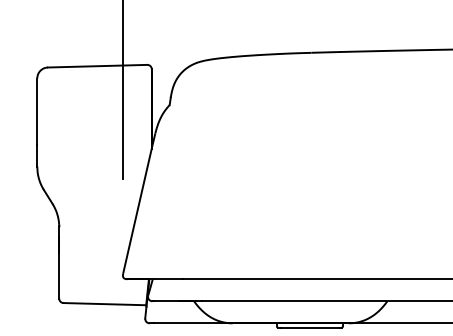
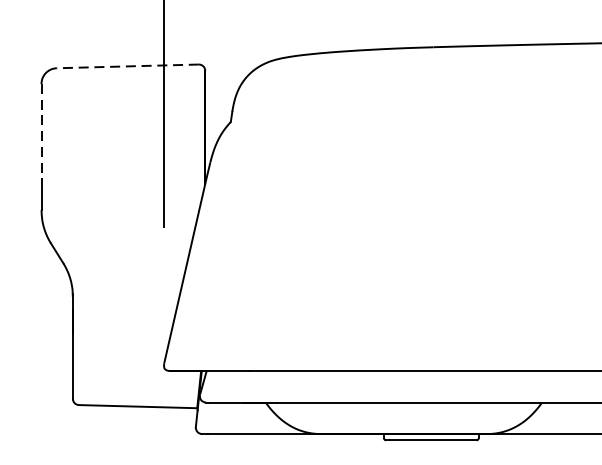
line: (97, 66) -> (127, 66), solid -> dashed
line: (37, 112) -> (41, 132), solid -> dashed

